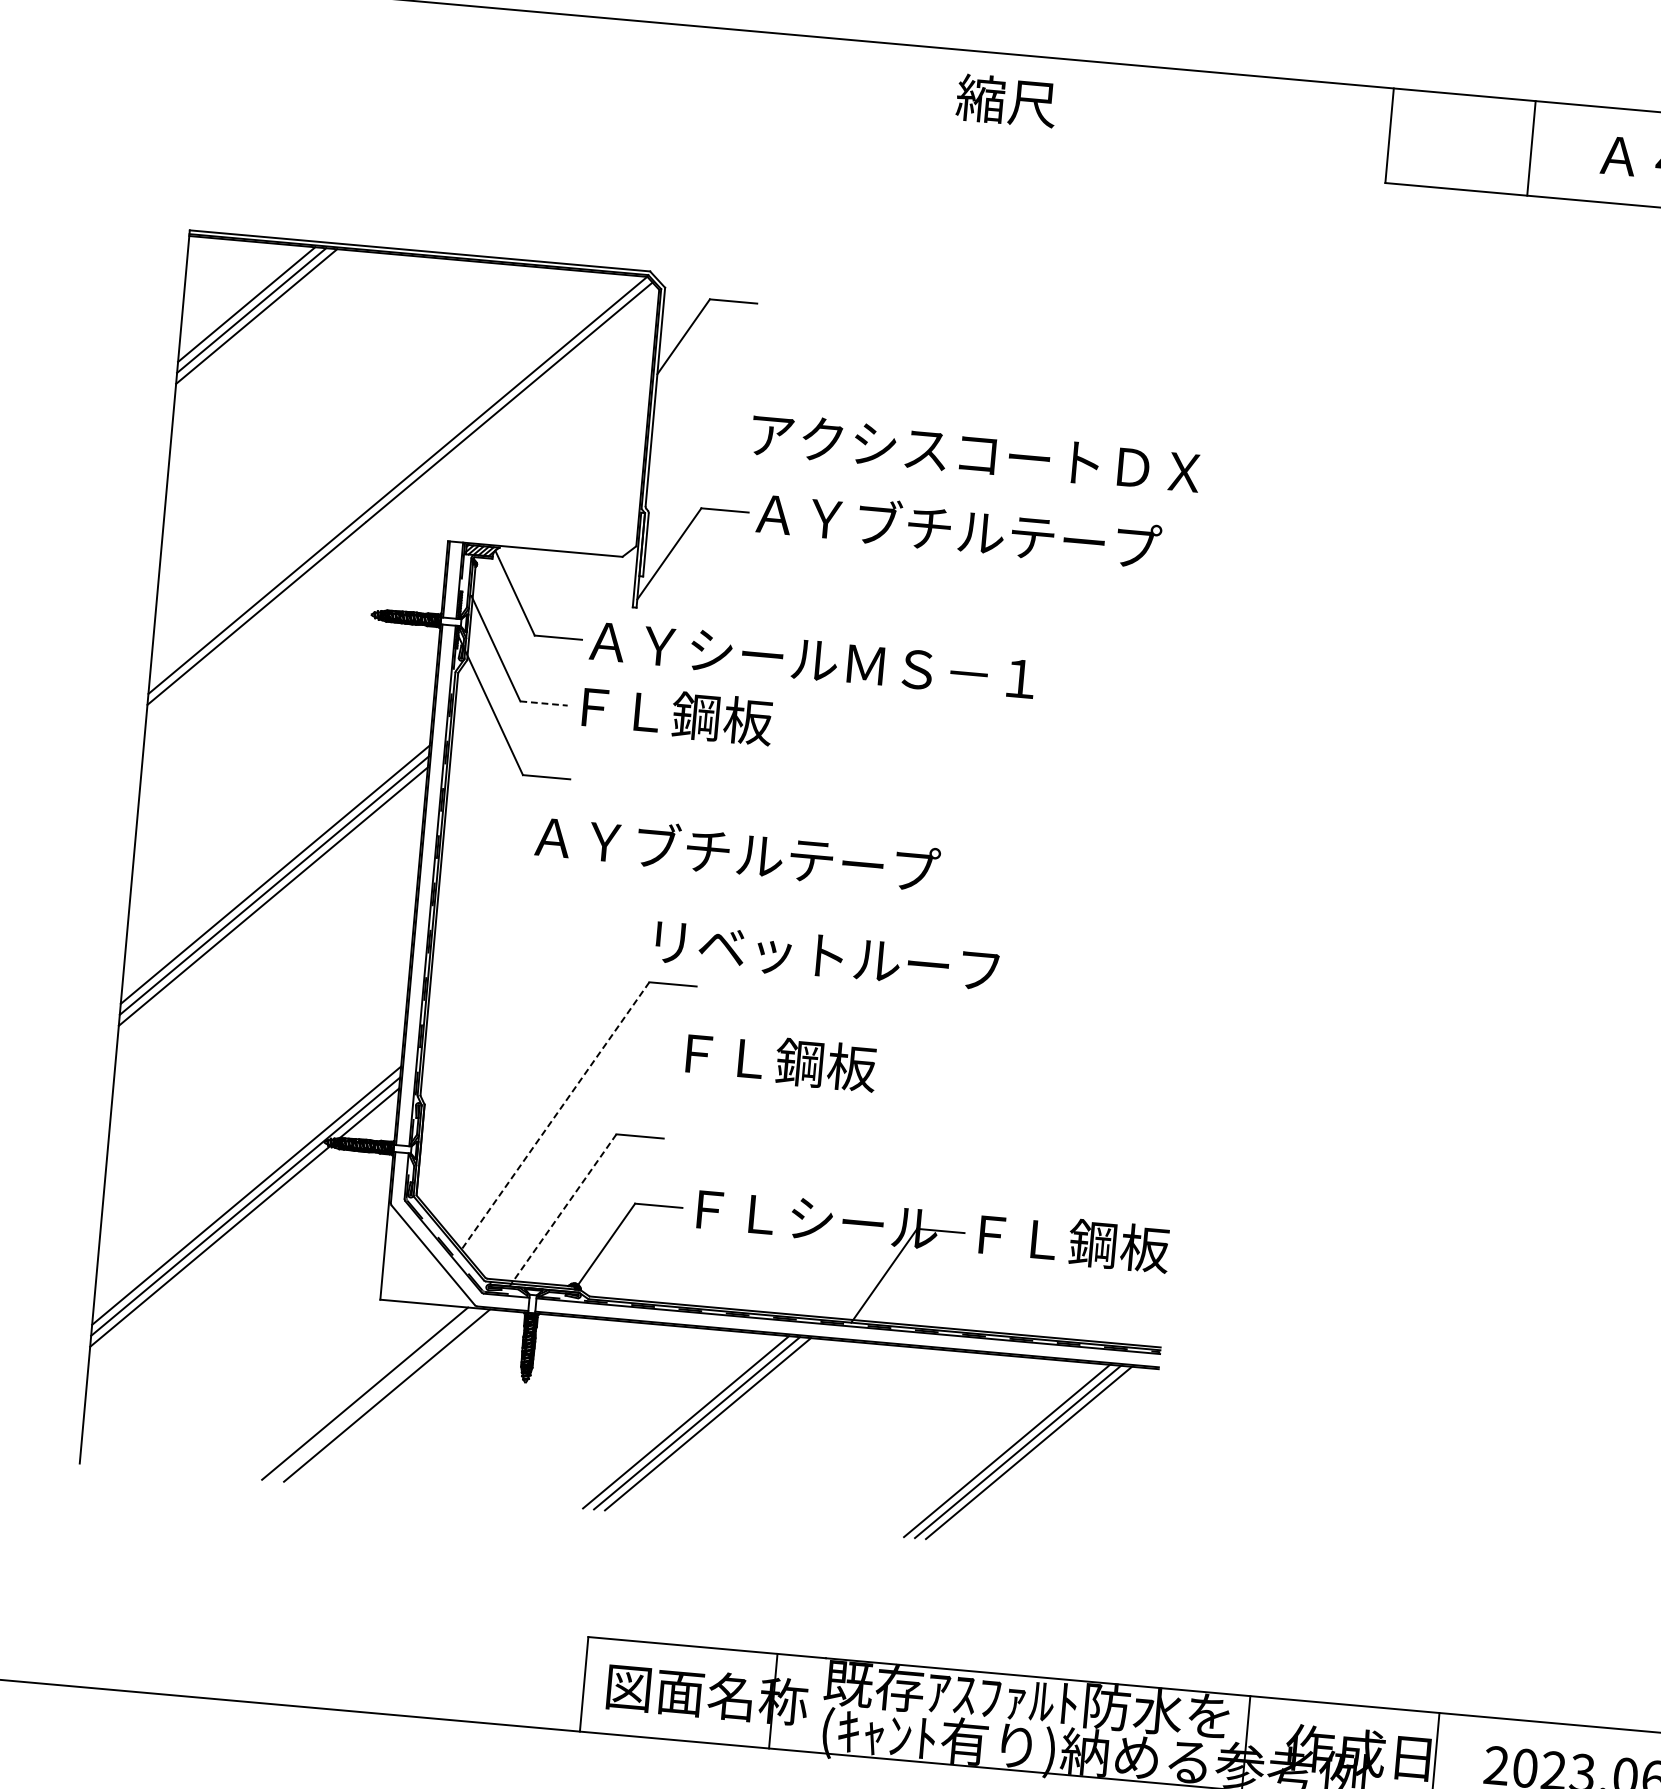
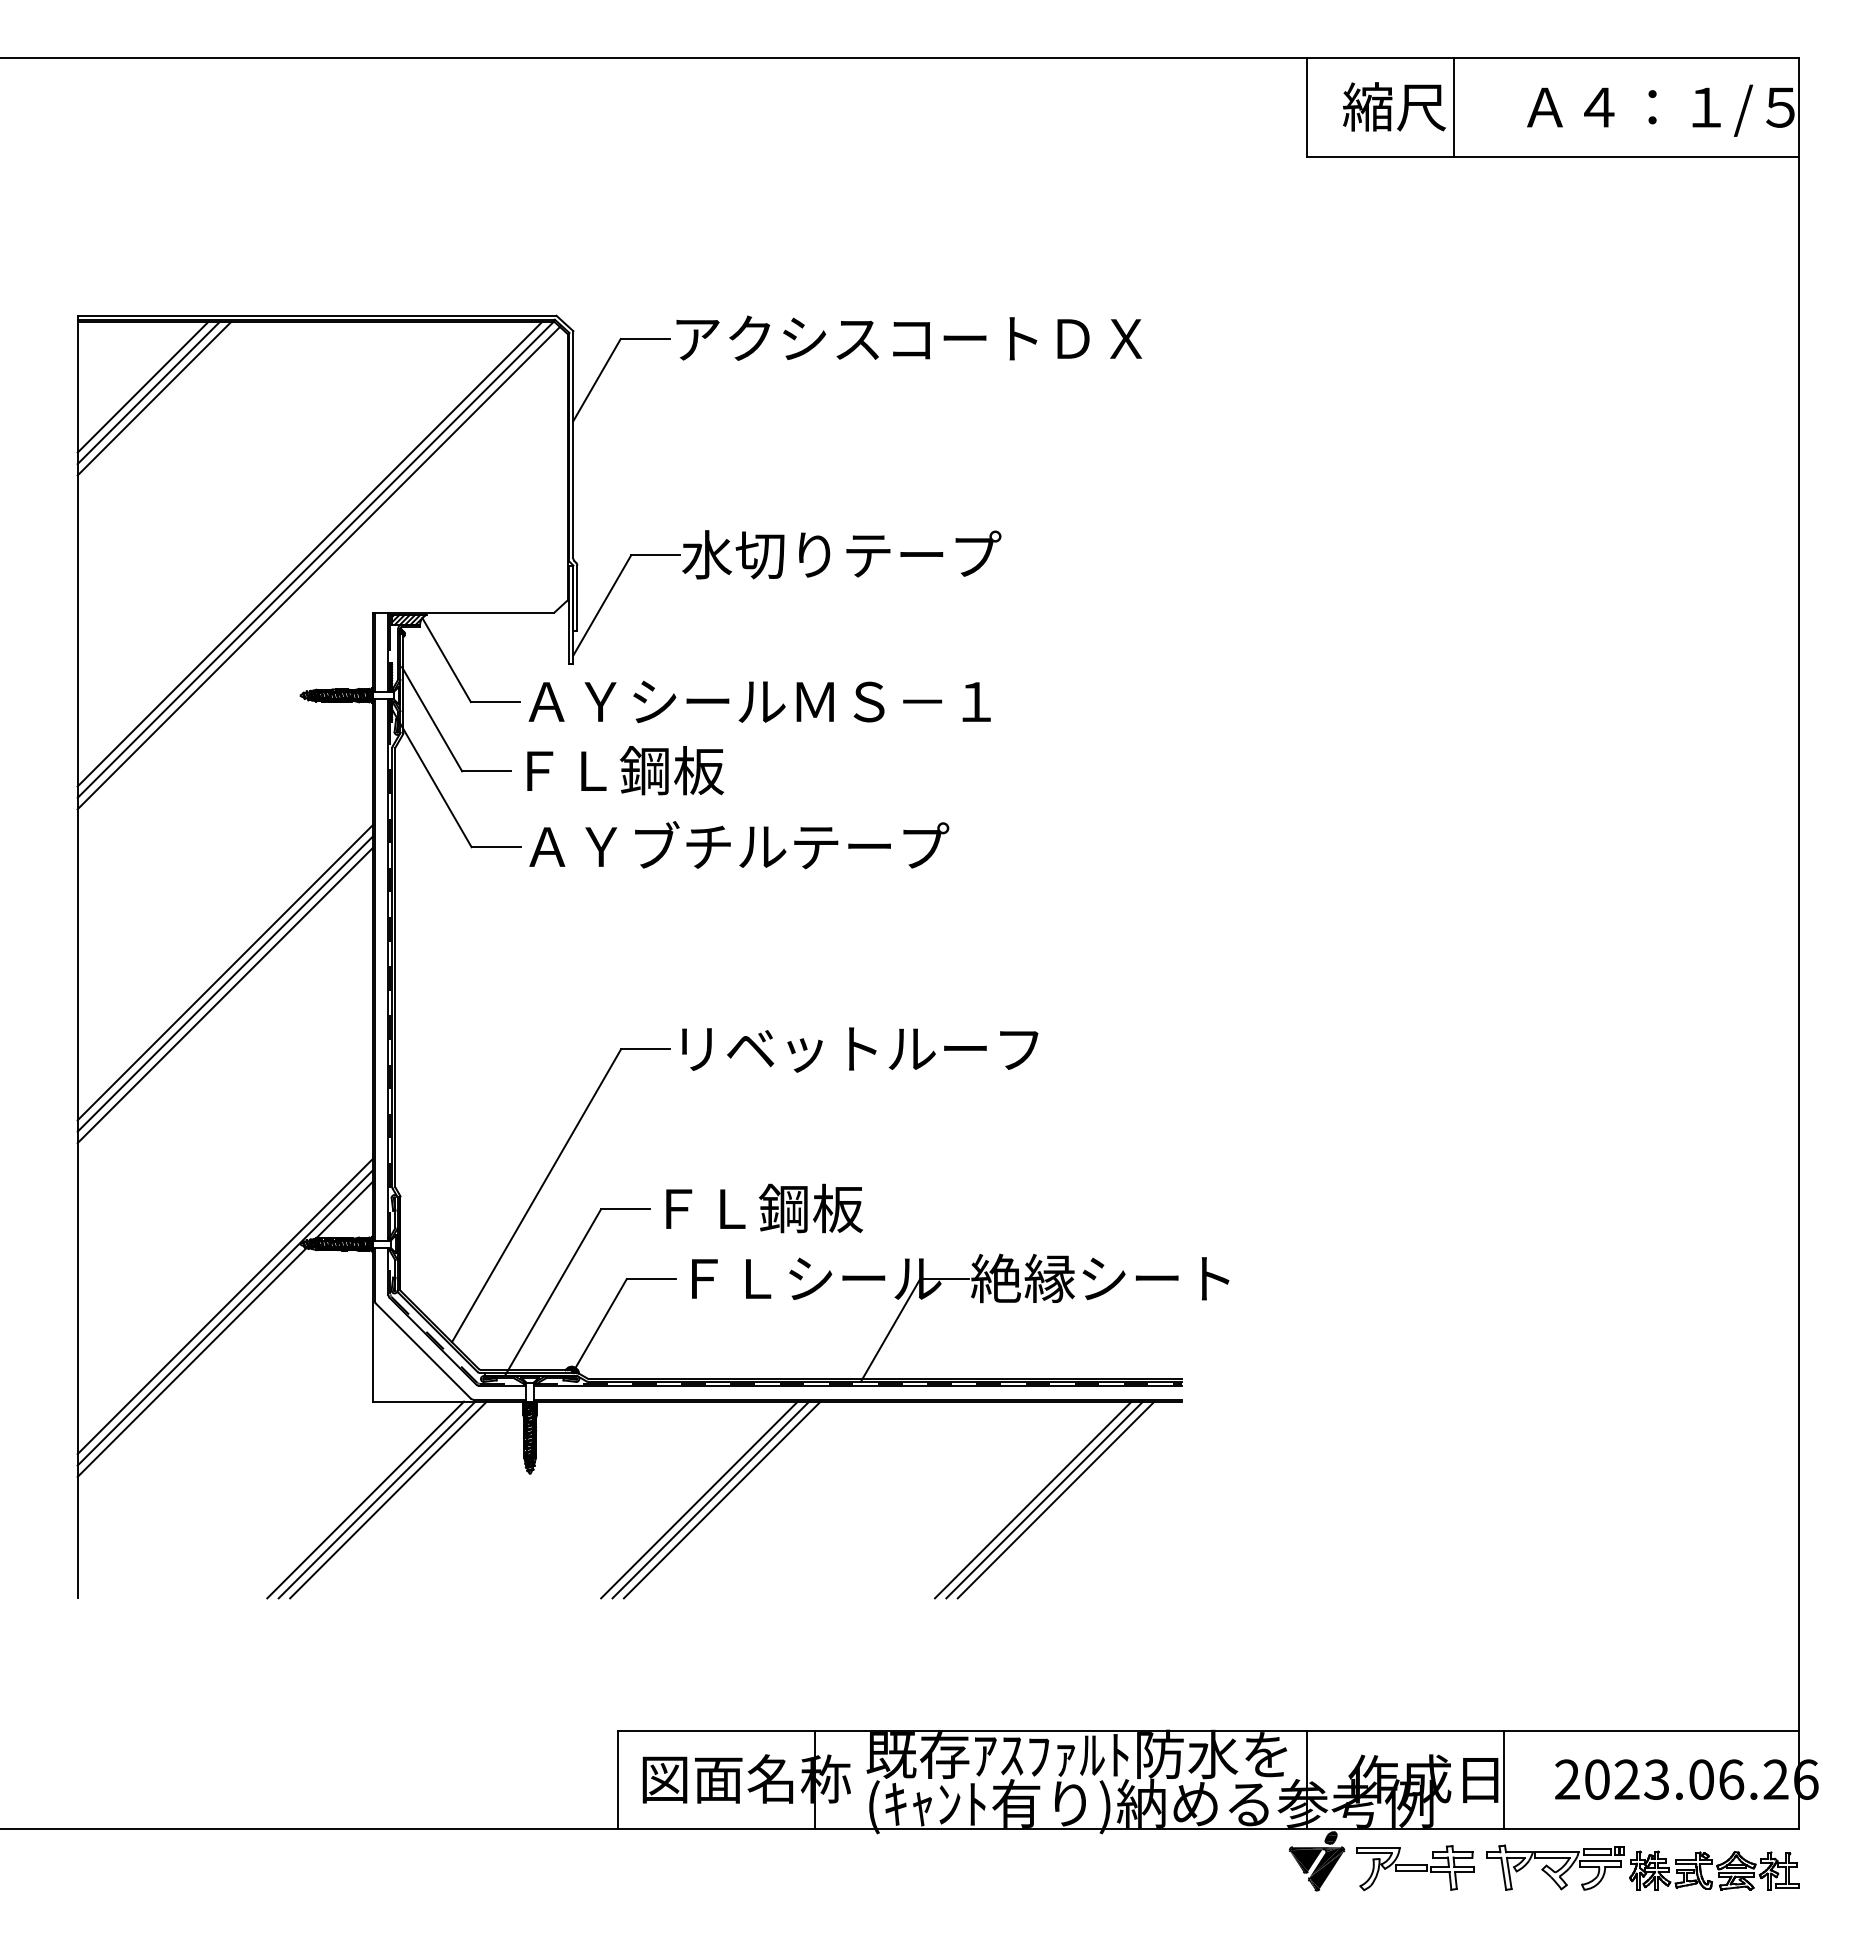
text: (1006, 100) -> (1394, 106), moved
text: (976, 452) -> (909, 337), moved
line: (392, 478) -> (309, 553), added
text: (955, 530) -> (895, 554), ＡＹブチルテープ -> 水切りテープ
line: (543, 703) -> (486, 771), dashed -> solid
text: (737, 852) -> (739, 845), moved
text: (827, 956) -> (860, 1049), moved
text: (781, 1061) -> (764, 1208), moved
line: (555, 1116) -> (536, 1196), dashed -> solid
line: (562, 1211) -> (552, 1293), dashed -> solid
text: (1090, 1243) -> (1100, 1278), ＦＬ鋼板 -> 絶縁シート
line: (375, 1394) -> (376, 1499), added

